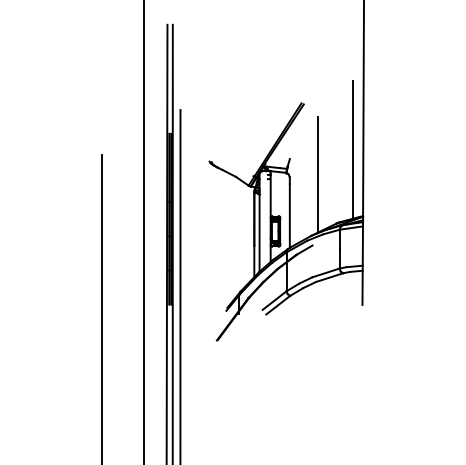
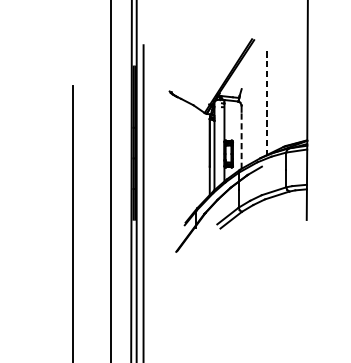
line: (352, 149) -> (297, 80), removed
line: (318, 174) -> (267, 103), solid -> dashed
line: (289, 216) -> (241, 140), solid -> dashed

